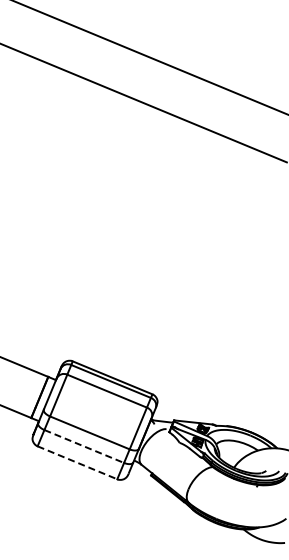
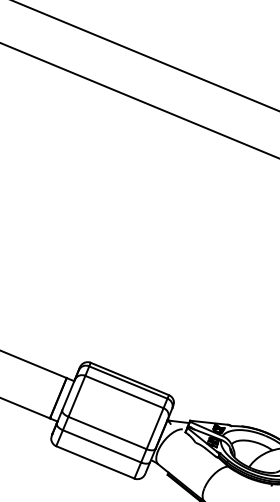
line: (84, 446) -> (102, 446), dashed -> solid
line: (77, 462) -> (95, 462), dashed -> solid

